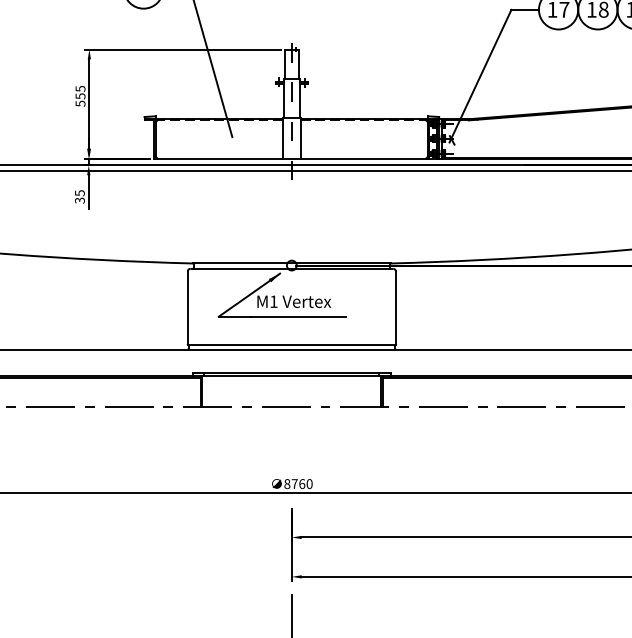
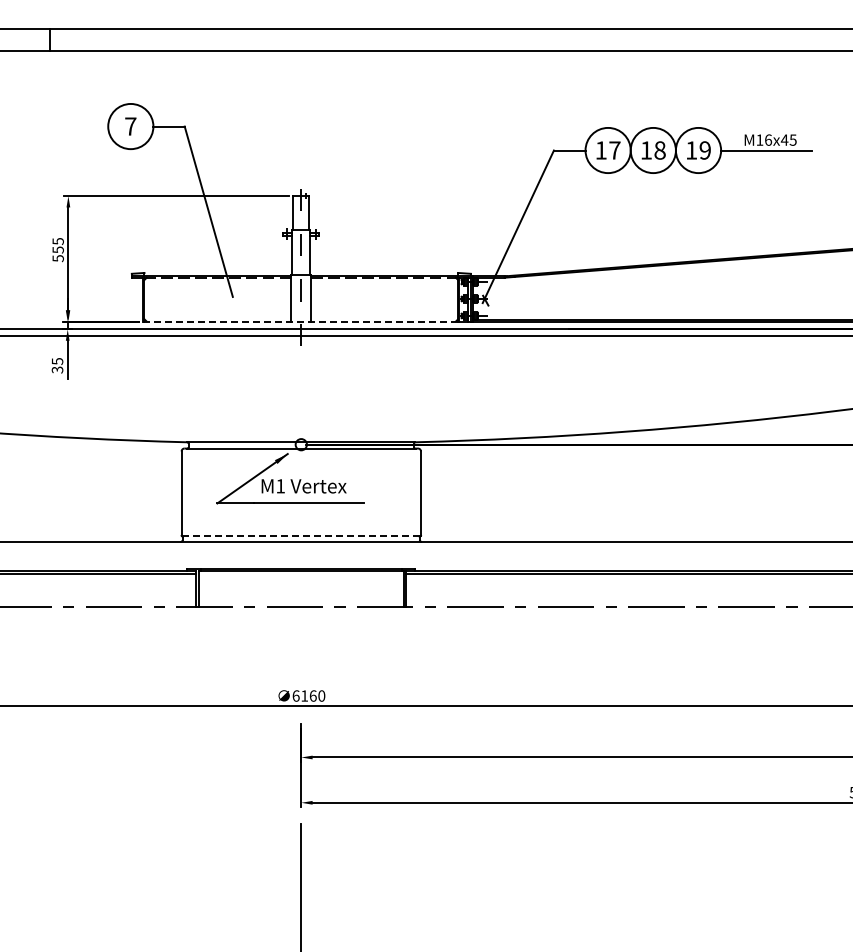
line: (292, 158) -> (301, 321), solid -> dashed
line: (292, 344) -> (301, 535), solid -> dashed
text: (291, 483) -> (300, 695), 8760 -> 6160

